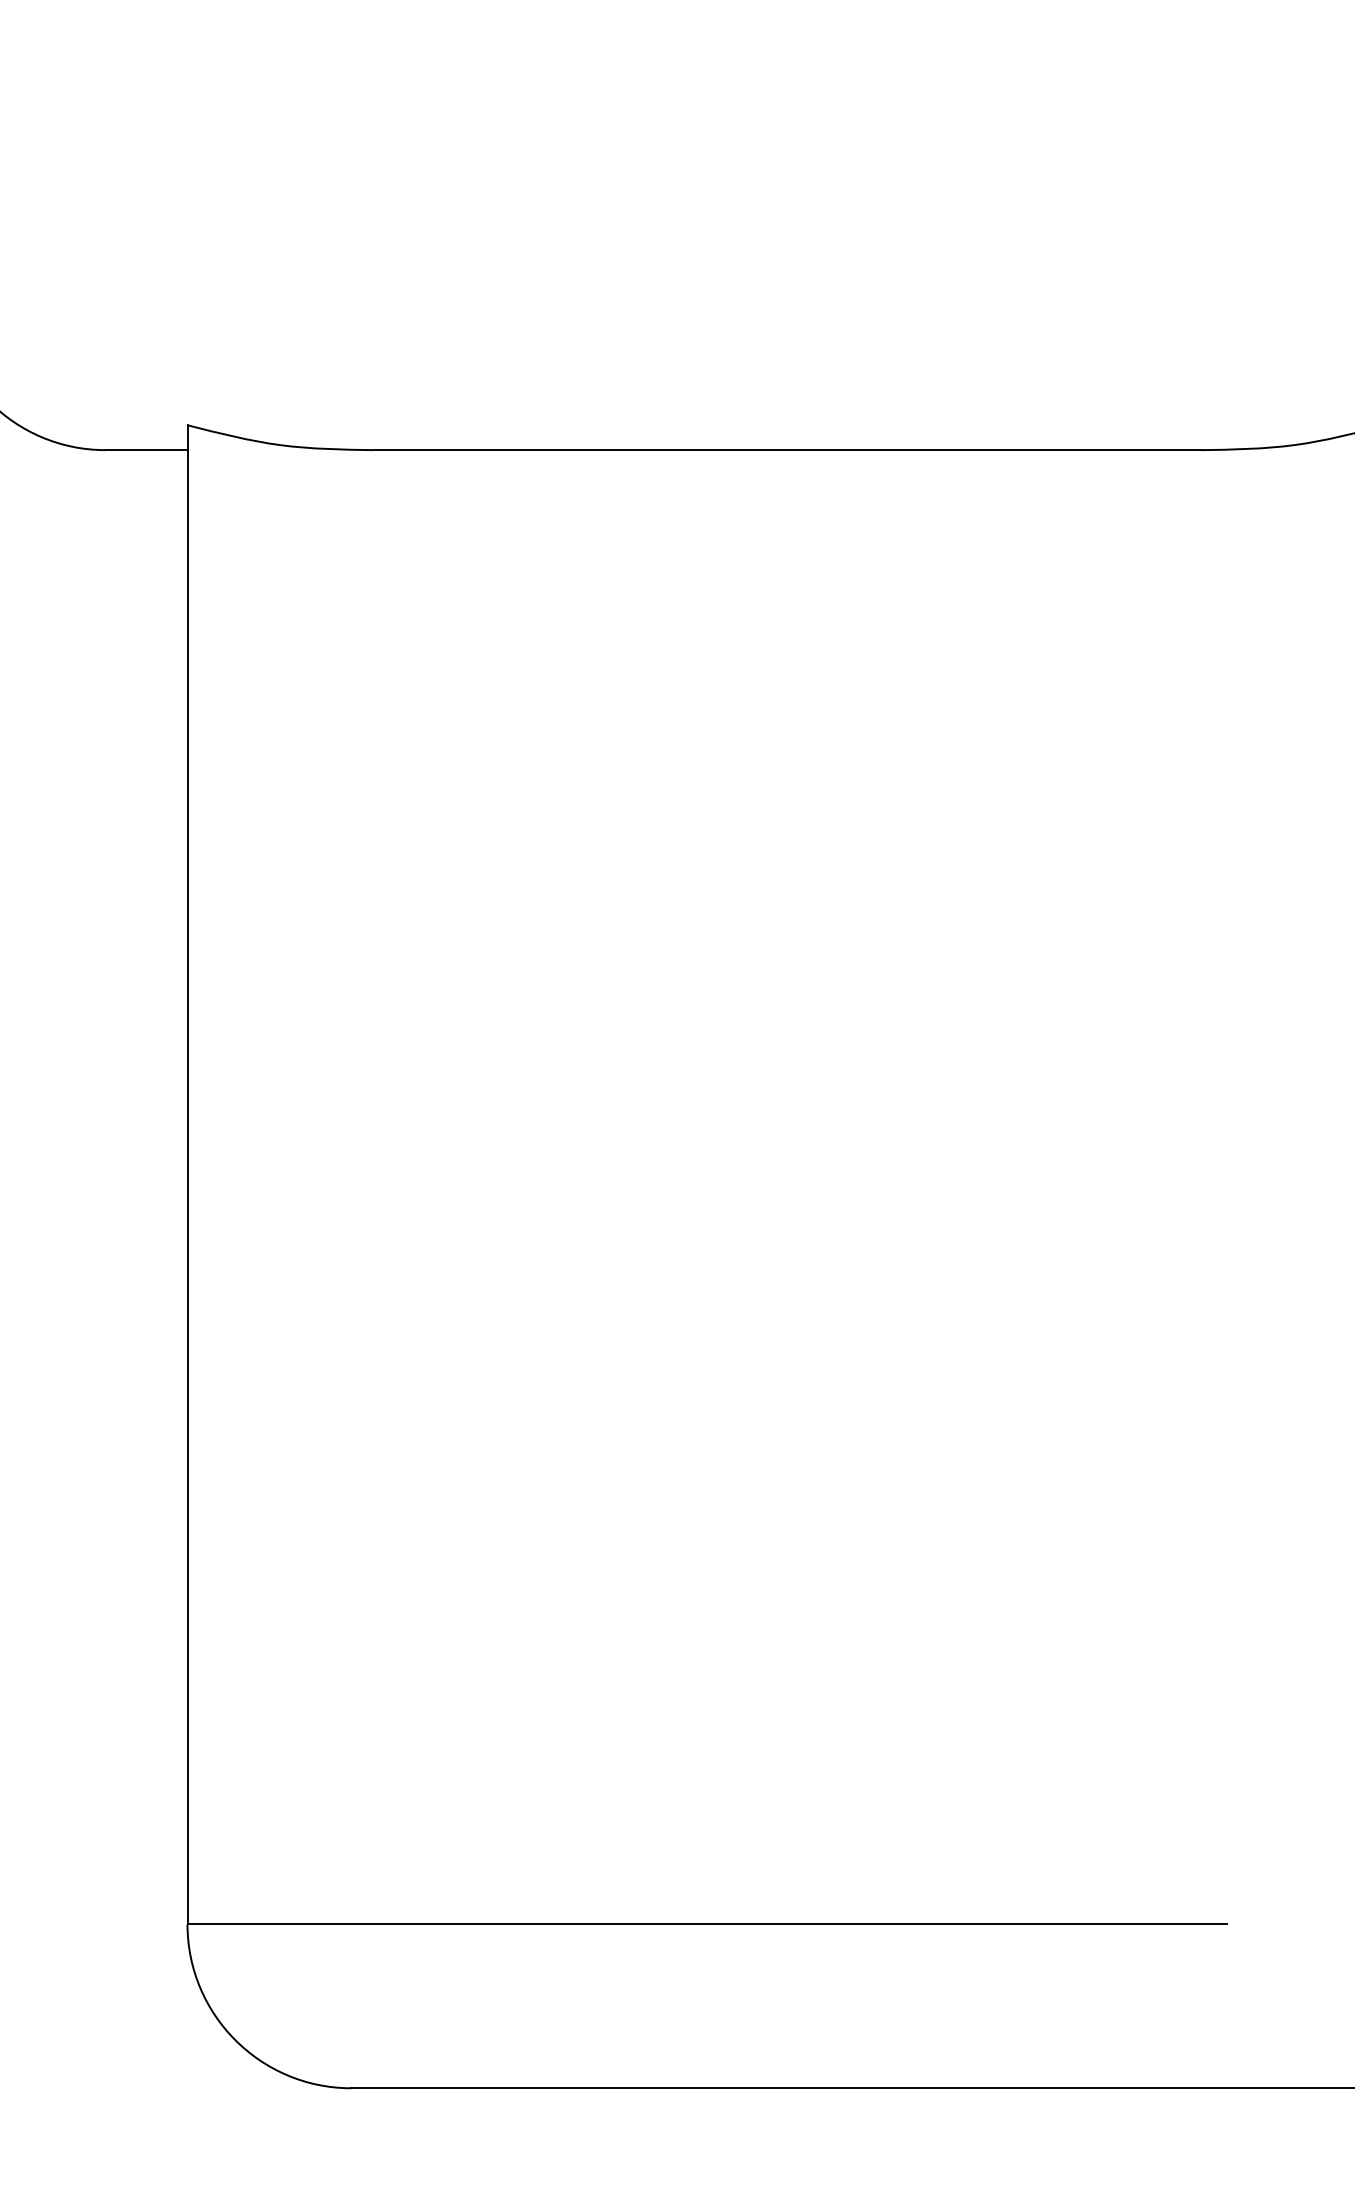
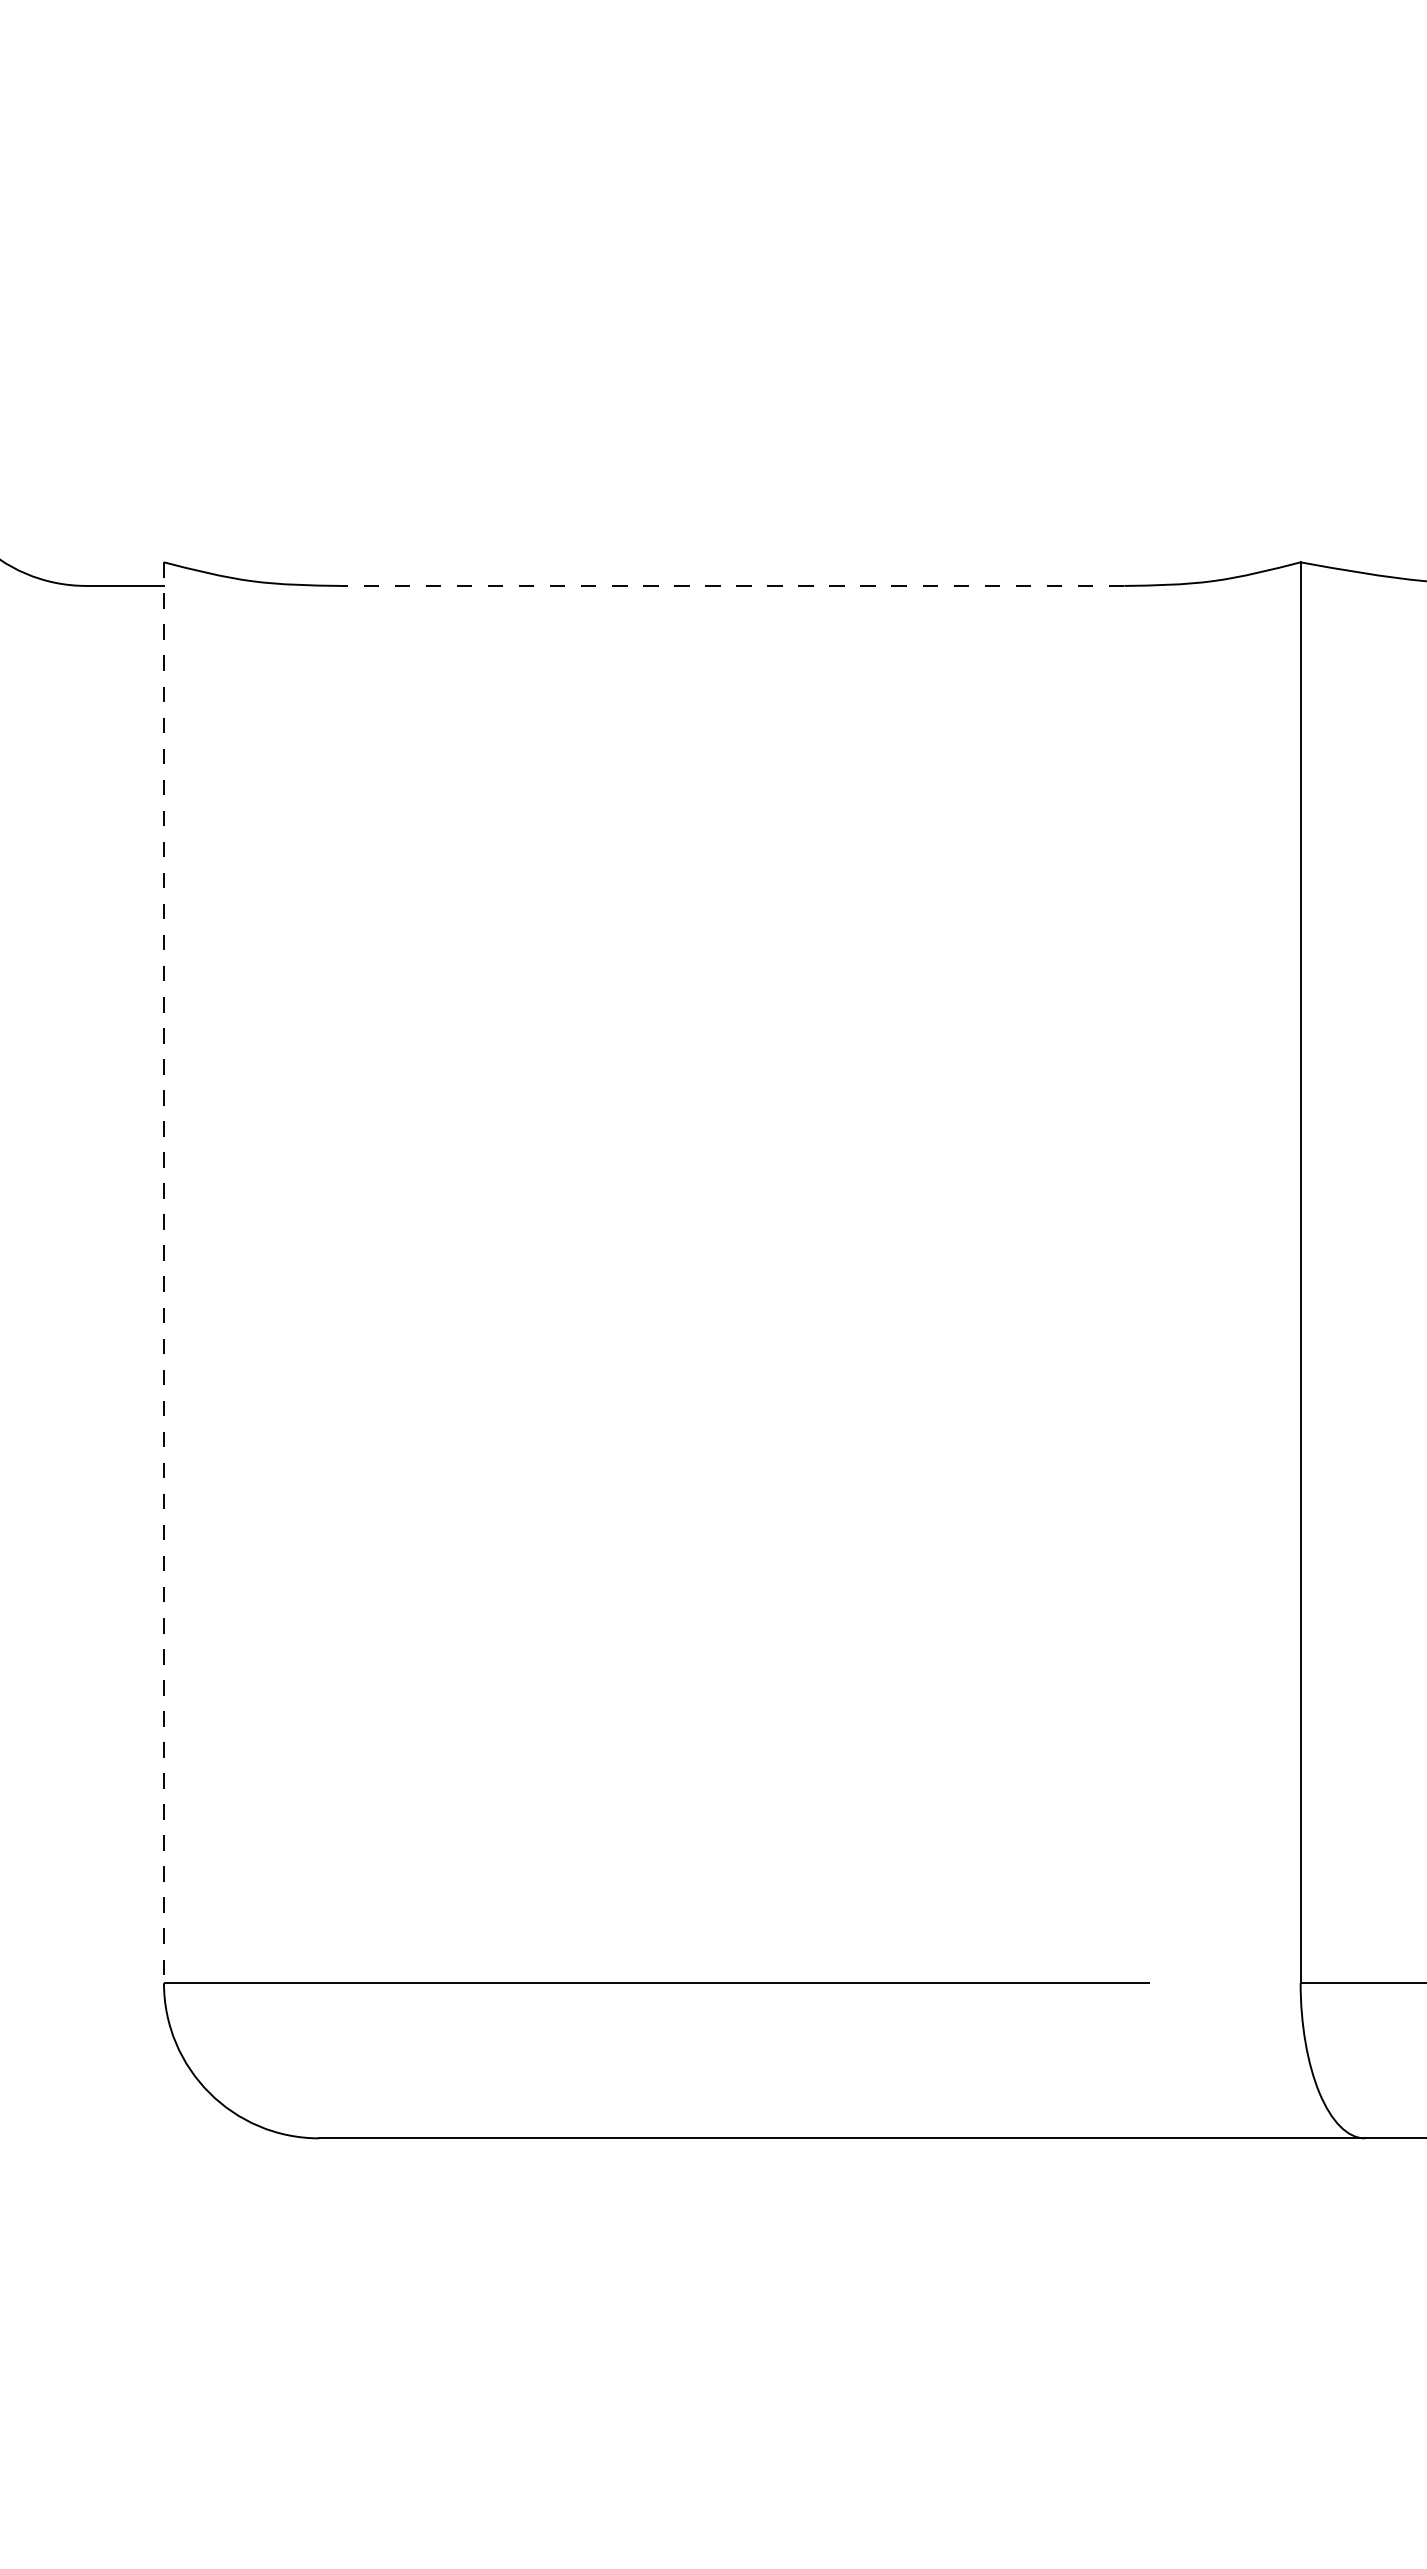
line: (787, 449) -> (732, 585), solid -> dashed
line: (187, 1175) -> (163, 1273), solid -> dashed

